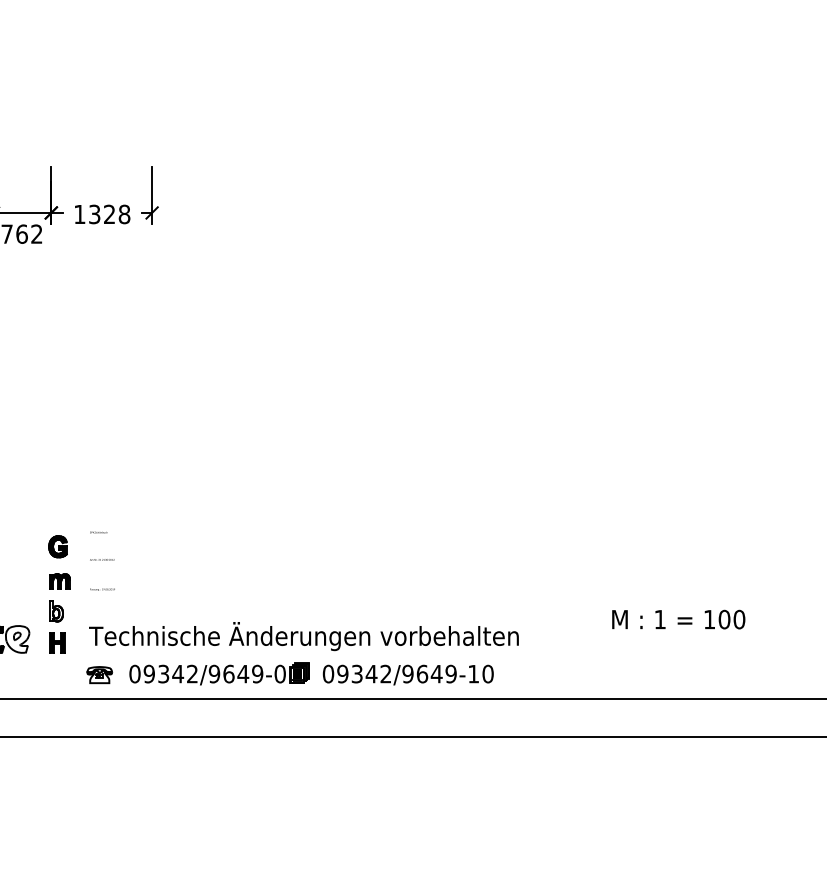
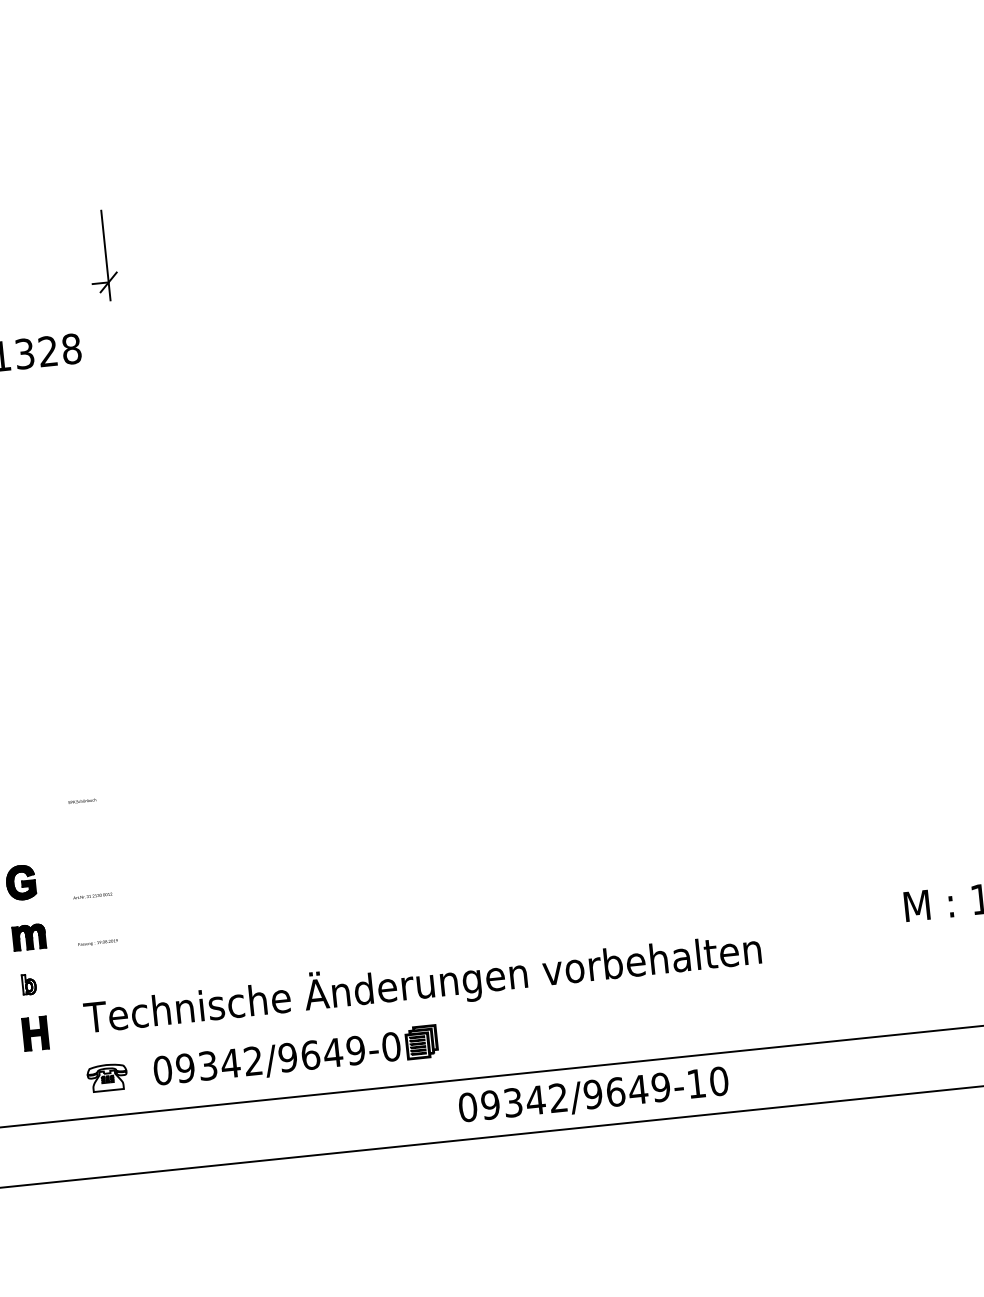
part: (149, 195) -> (101, 255), moved
text: (98, 532) -> (81, 801), moved
part: (56, 611) -> (29, 984), size x0.6
text: (407, 674) -> (592, 1095), moved

